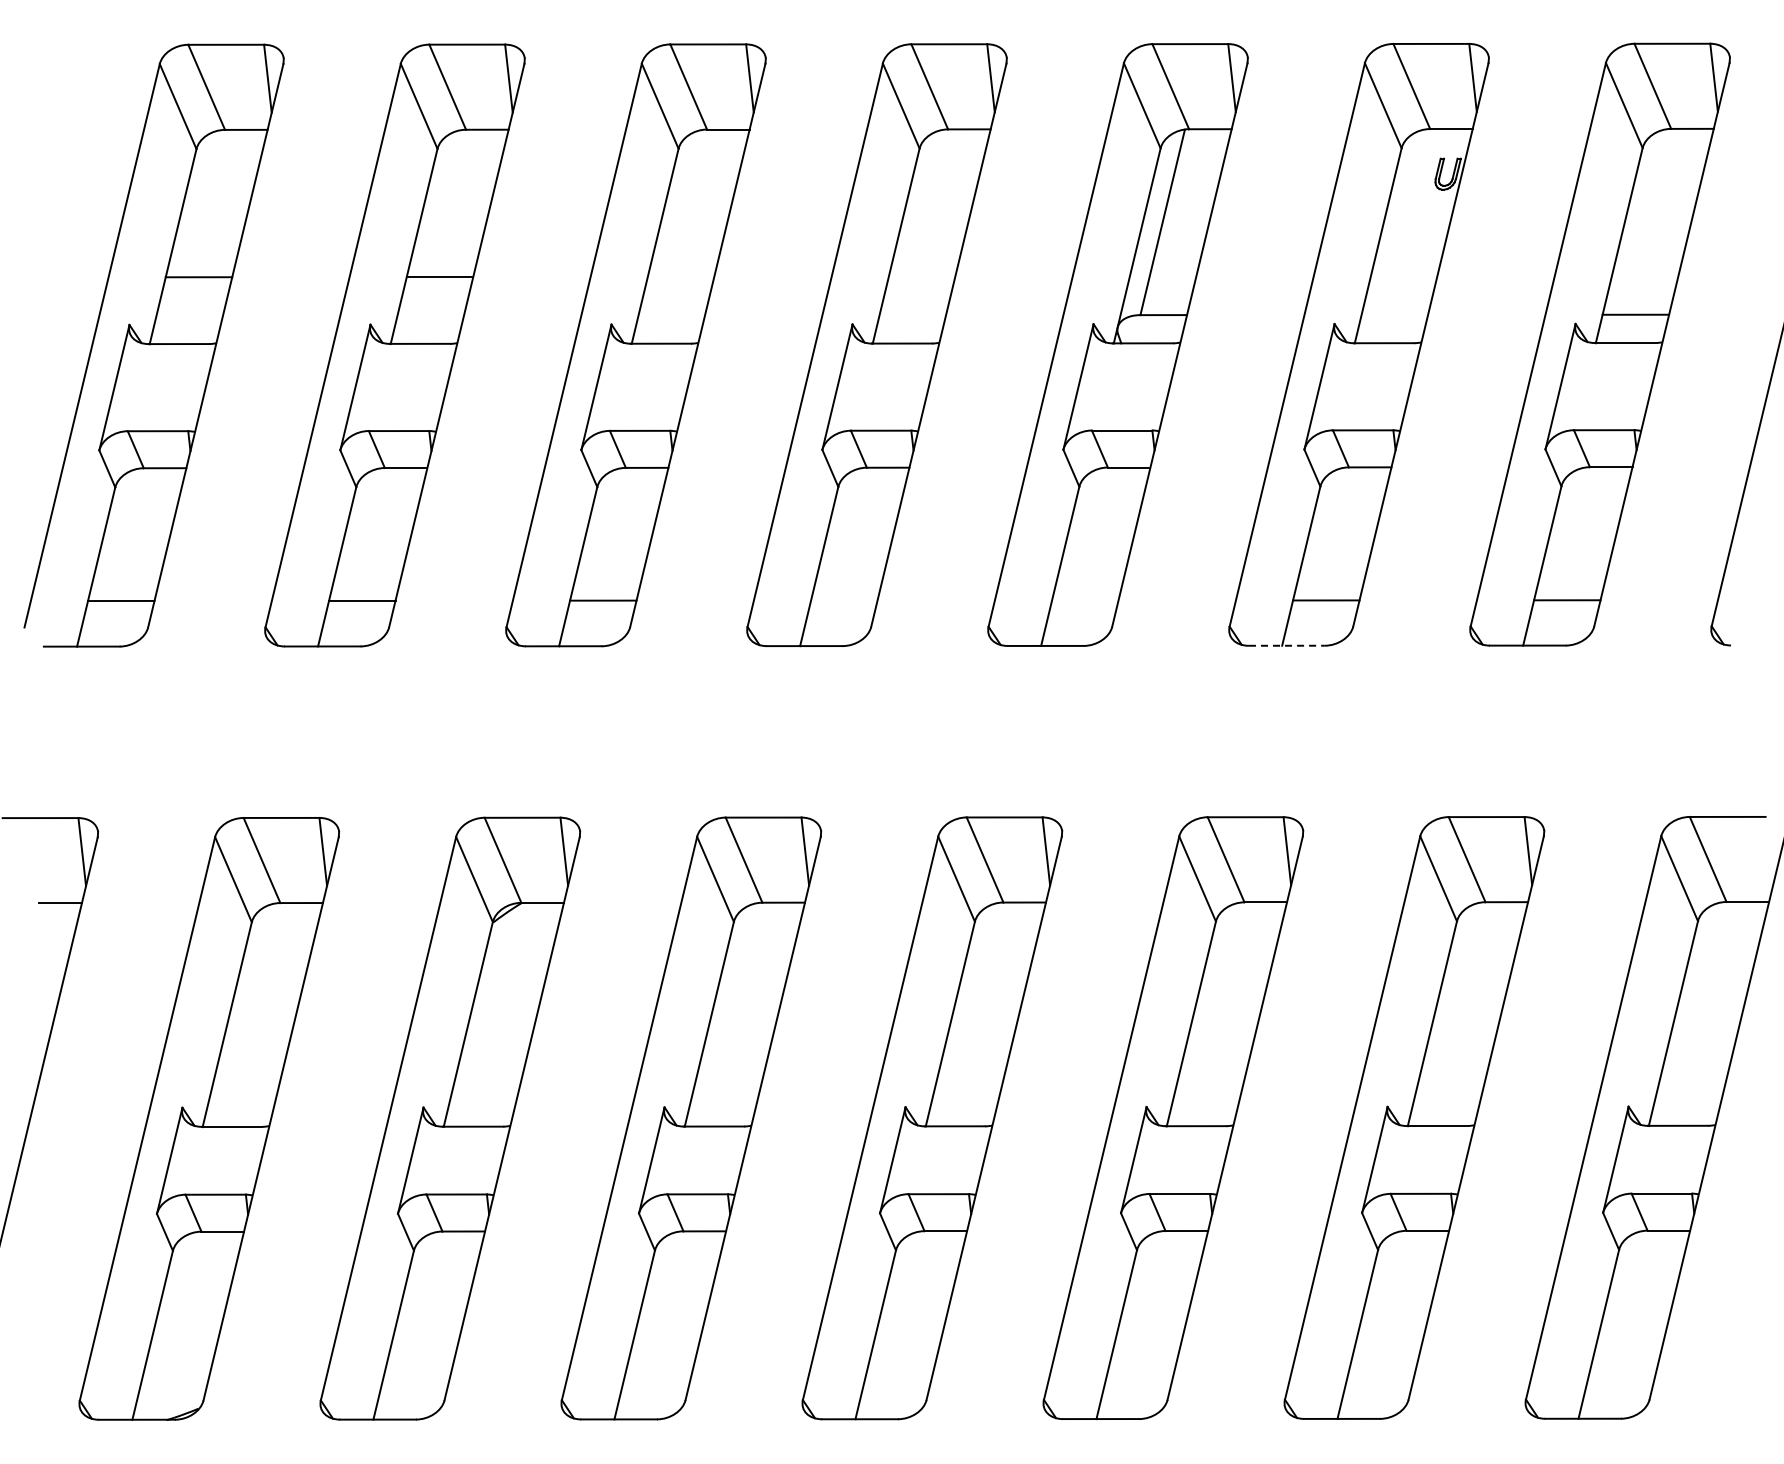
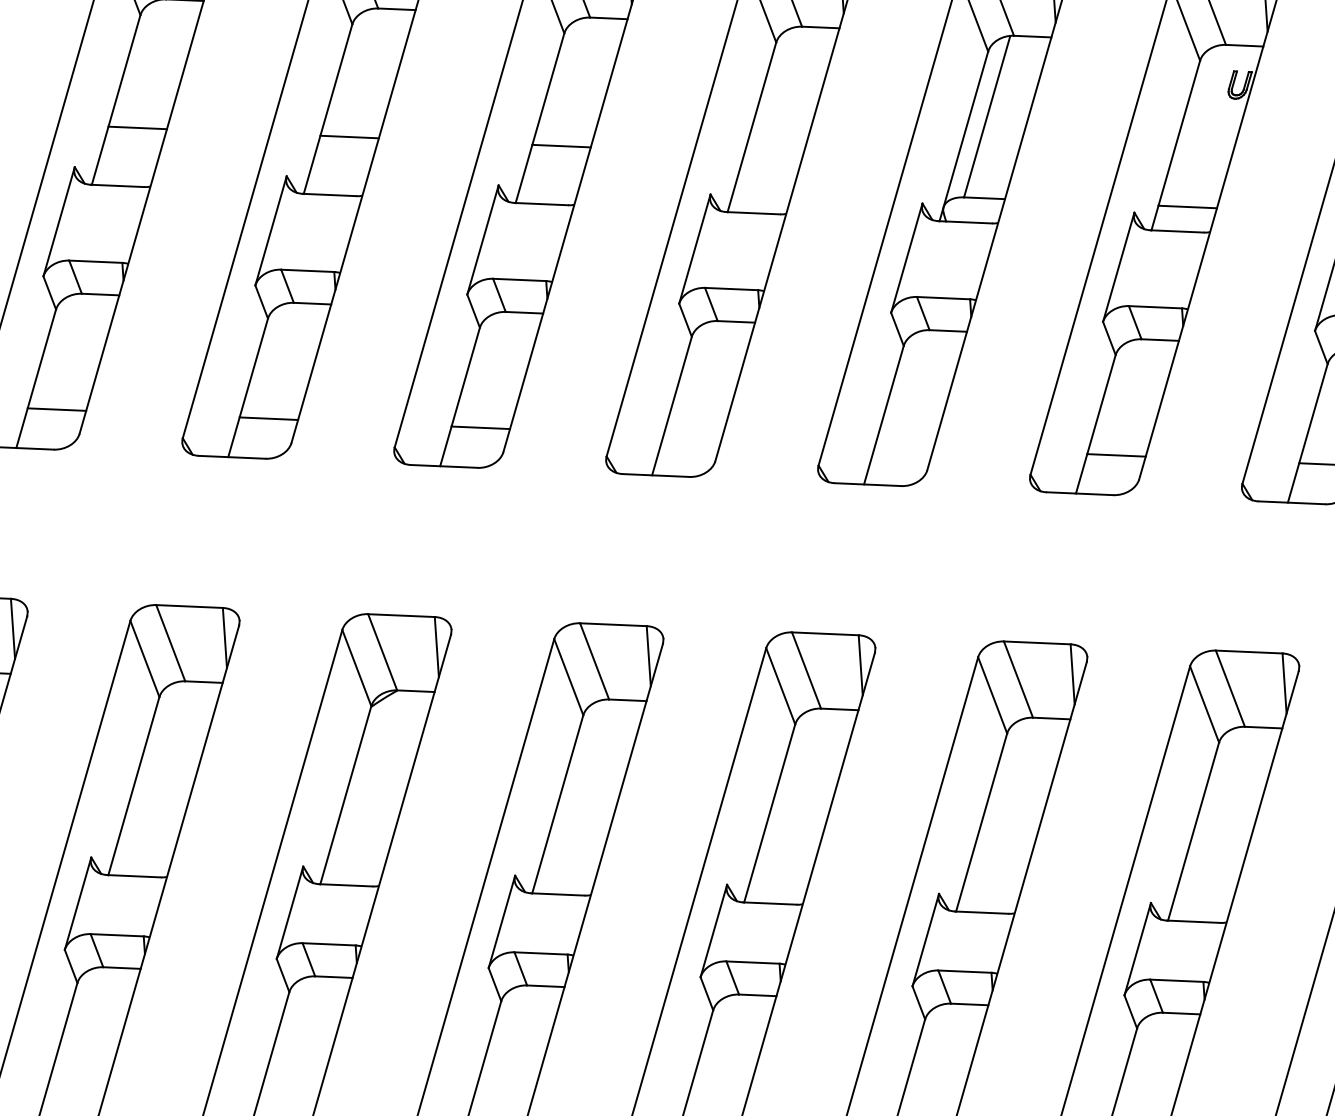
line: (680, 276) -> (561, 145), added
line: (1394, 314) -> (1187, 206), added
line: (1286, 645) -> (1079, 493), dashed -> solid

